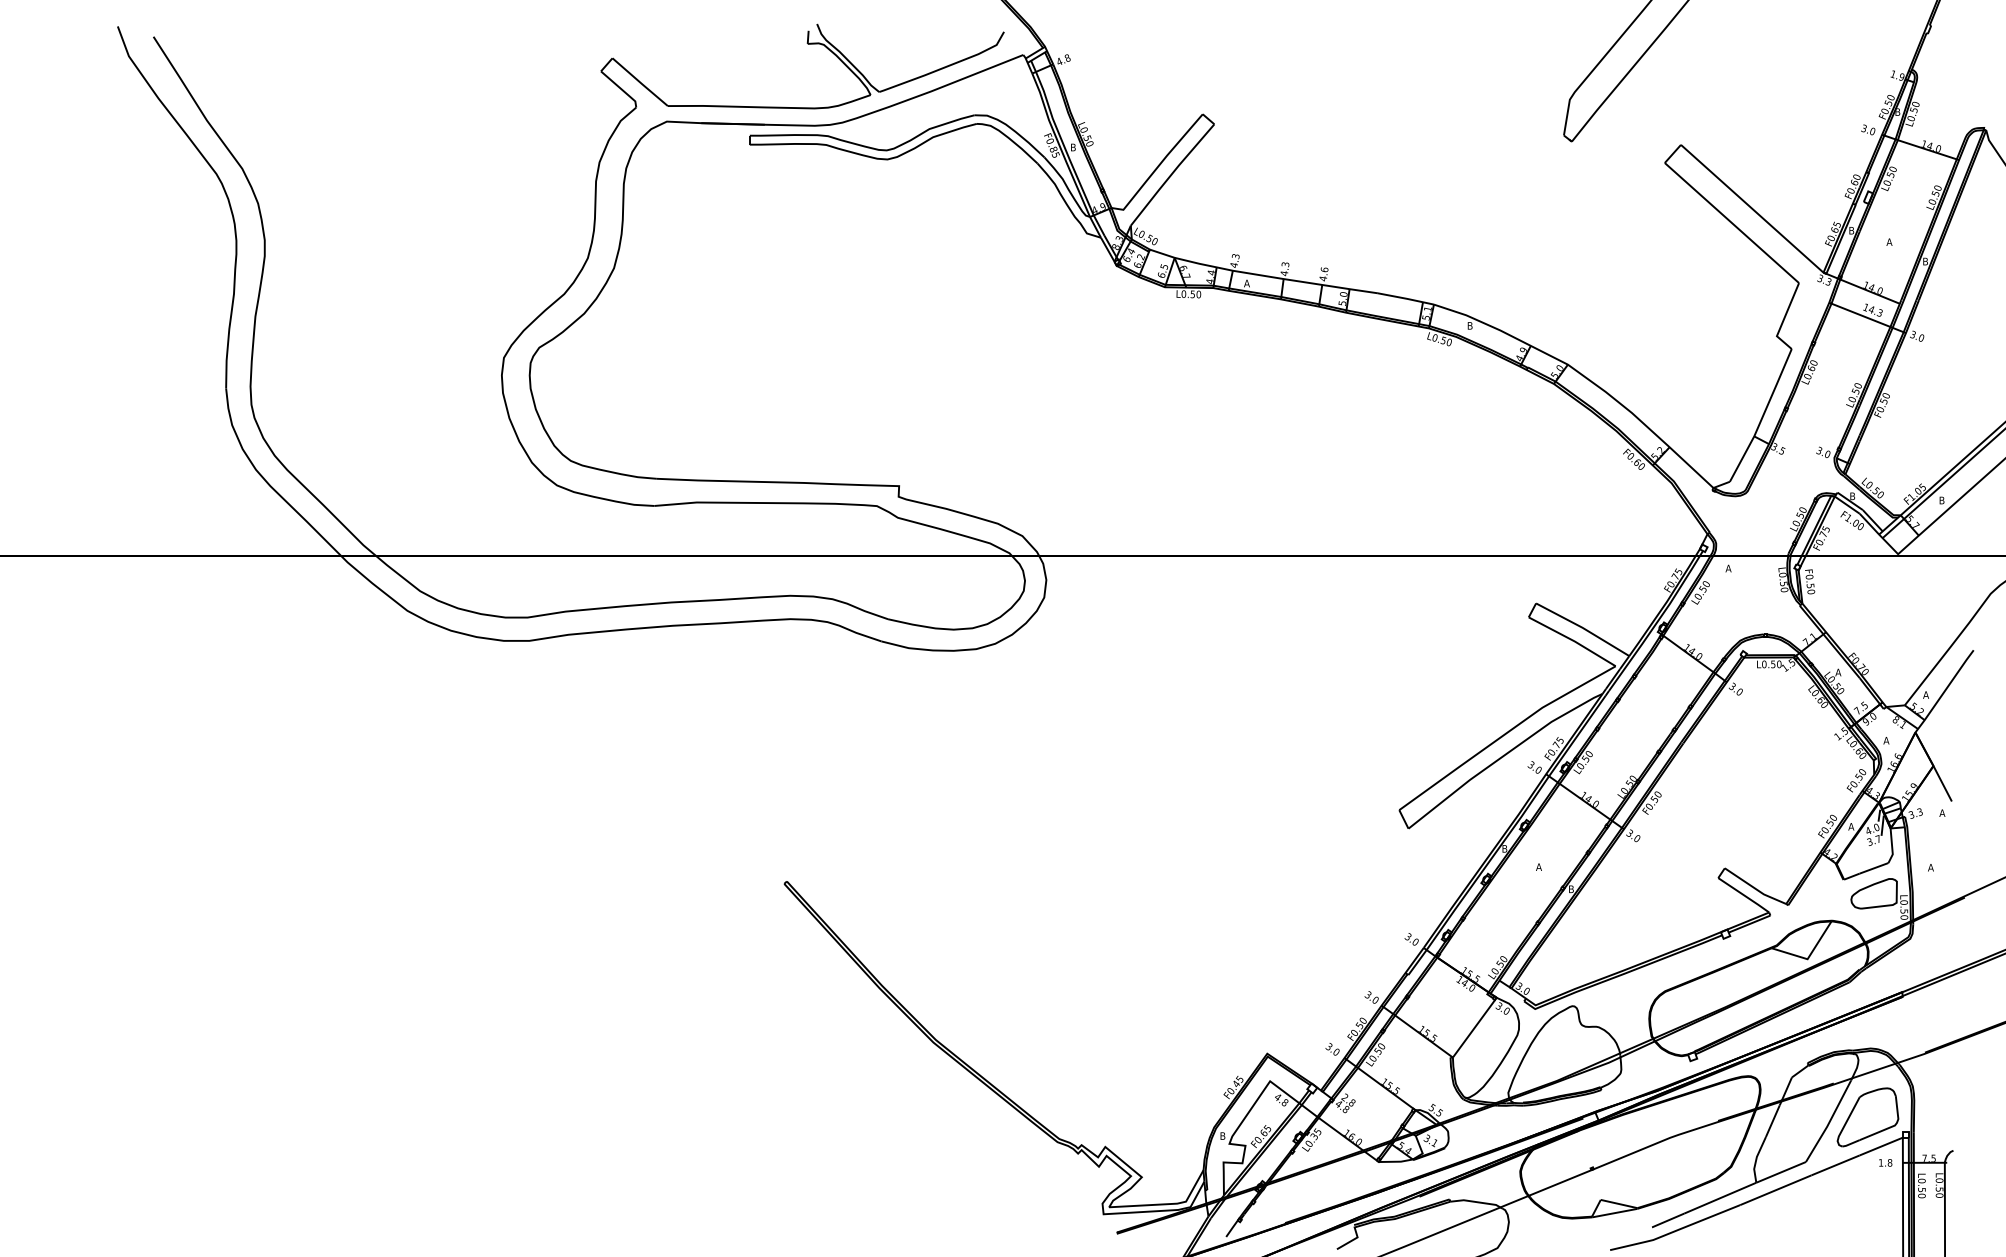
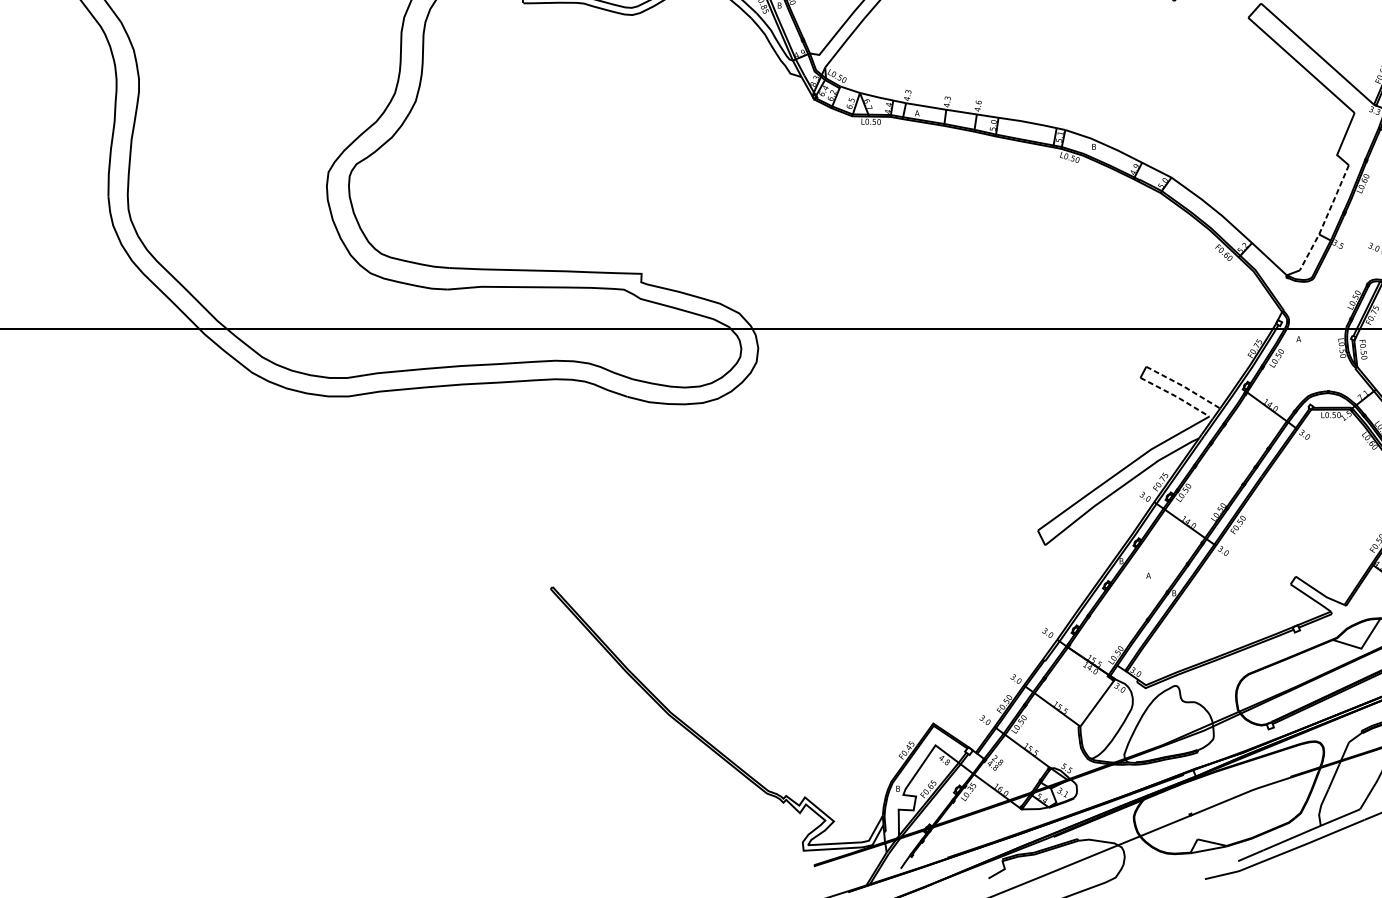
line: (1762, 416) -> (1325, 218), solid -> dashed
line: (1583, 628) -> (1183, 386), solid -> dashed
line: (1573, 640) -> (1175, 396), solid -> dashed

